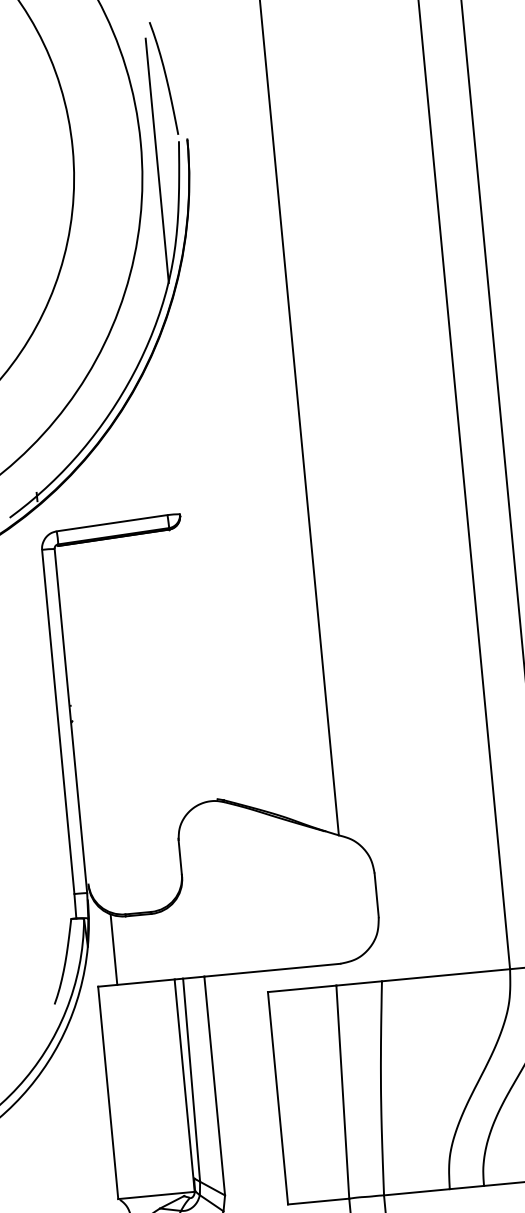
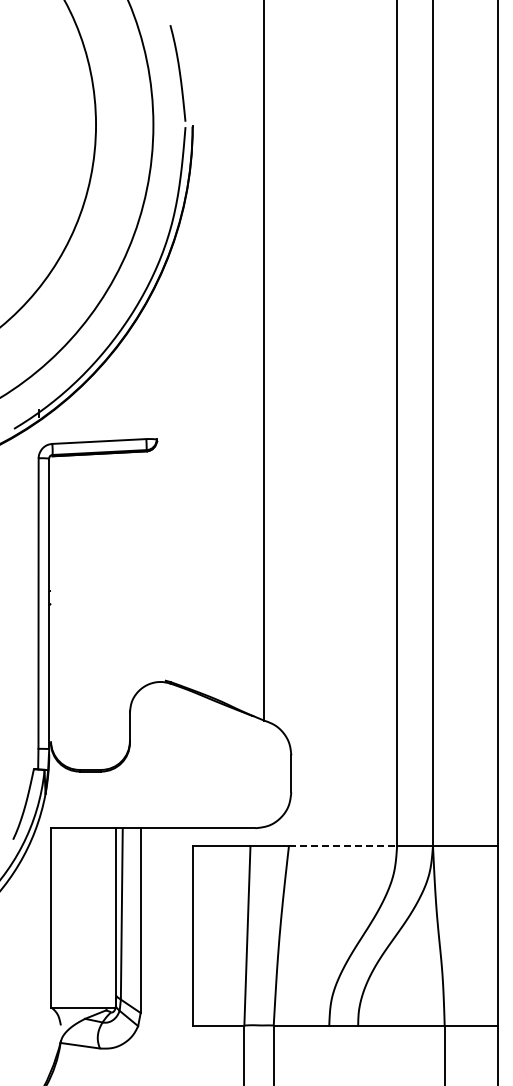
line: (156, 160) -> (165, 141), removed
line: (114, 949) -> (67, 798), removed
line: (446, 975) -> (343, 846), solid -> dashed

